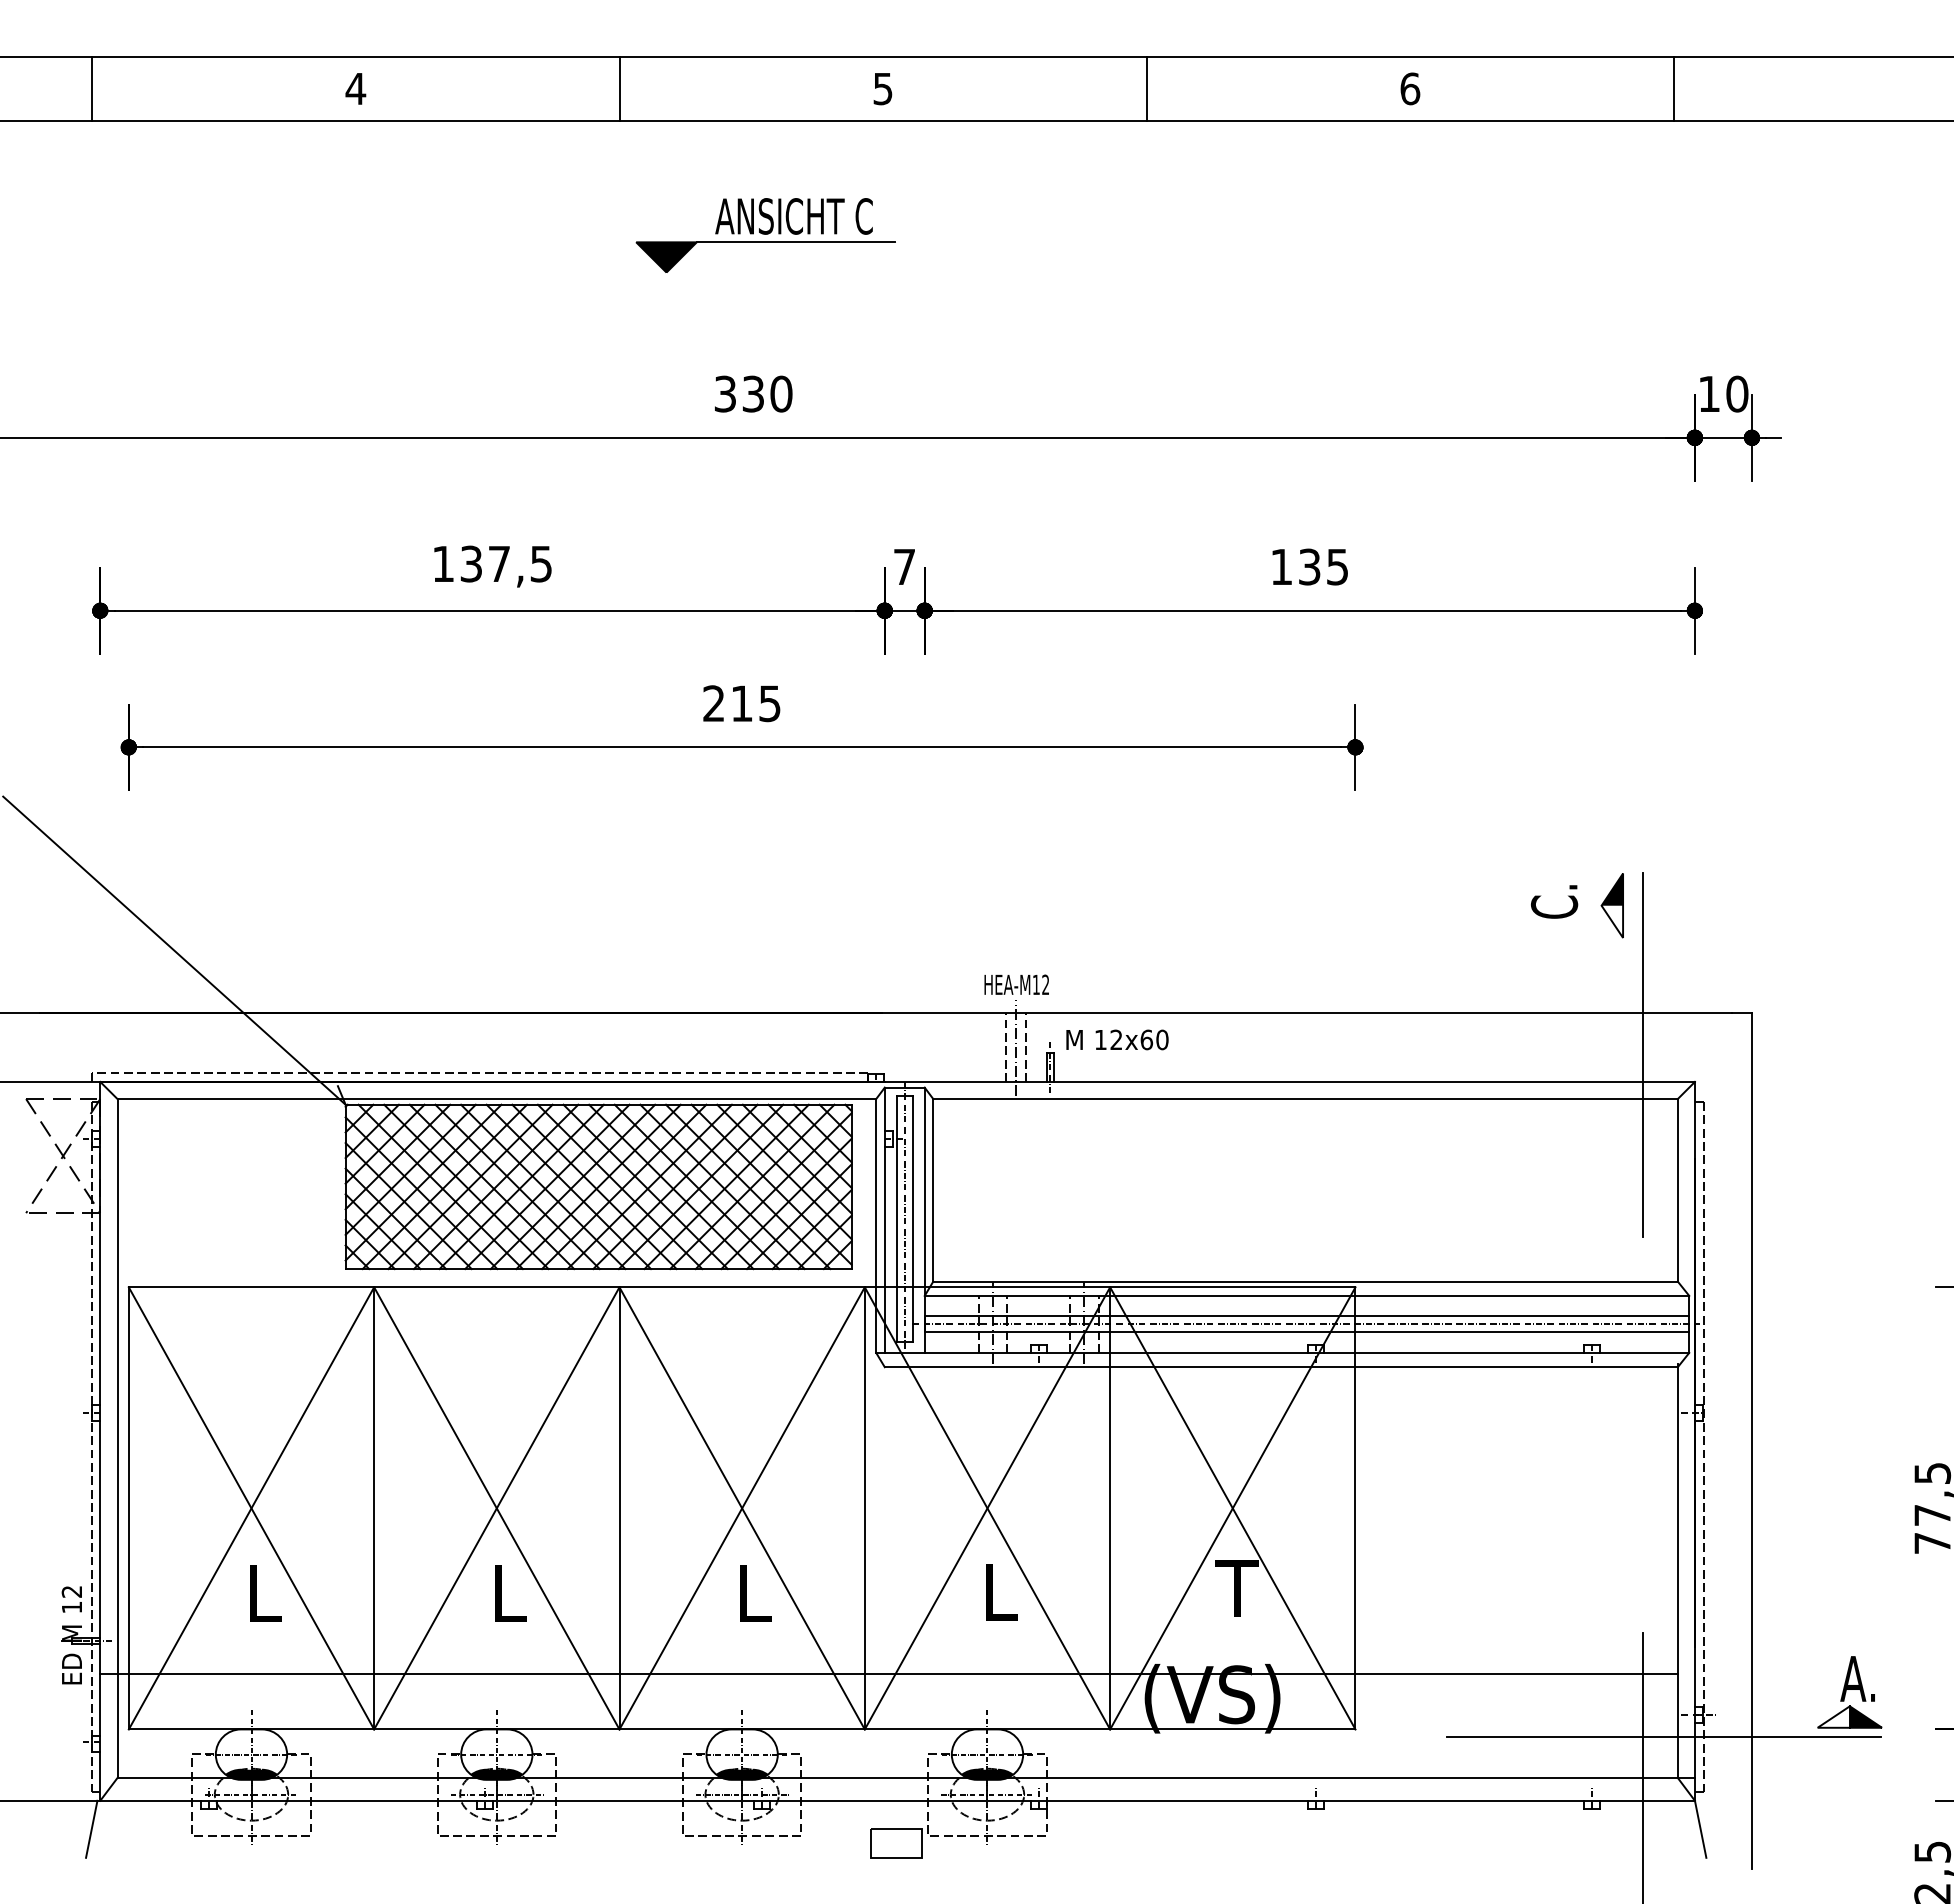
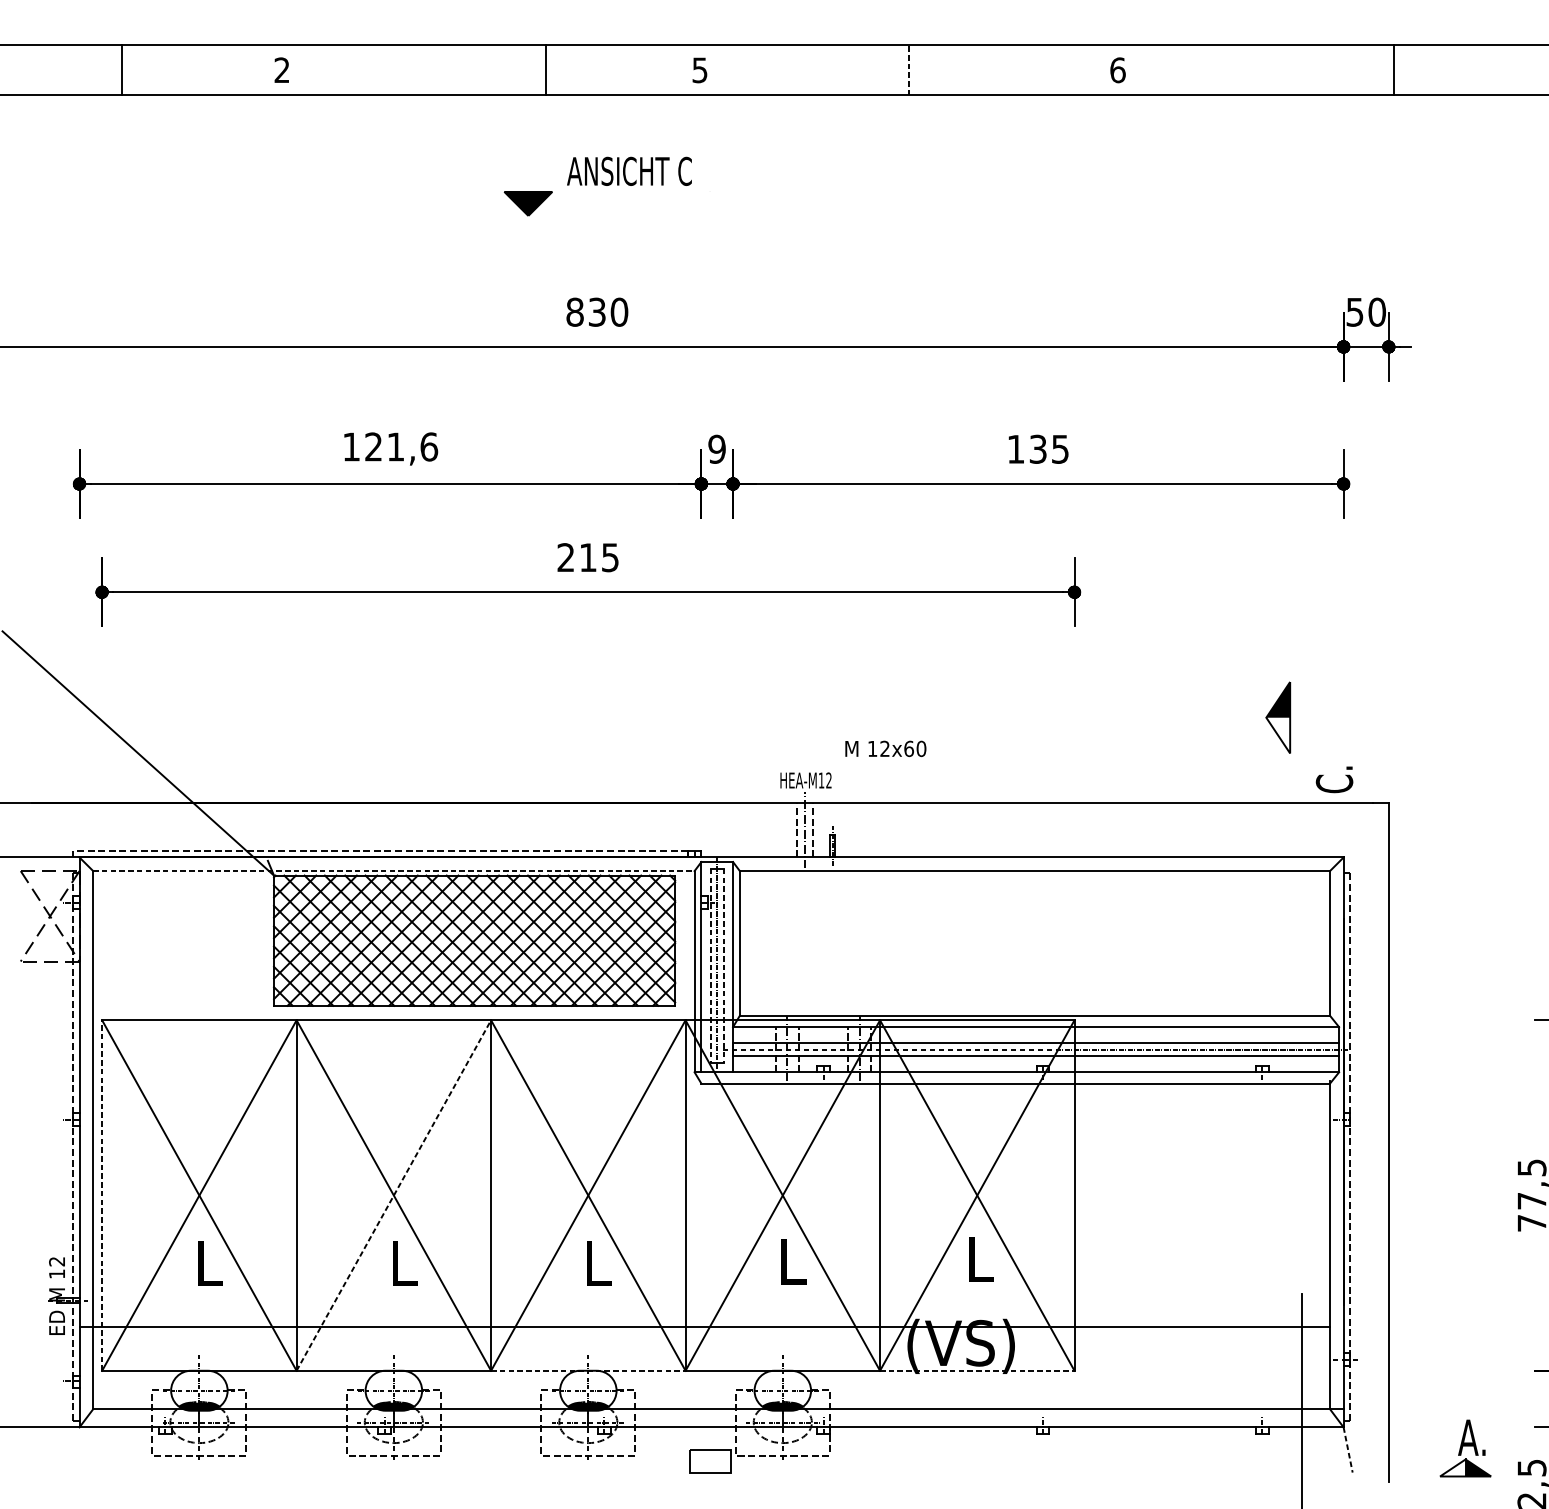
line: (92, 88) -> (122, 70), moved
text: (355, 88) -> (281, 70), 4 -> 2
line: (619, 88) -> (545, 70), moved
line: (1146, 88) -> (908, 70), solid -> dashed
line: (1673, 88) -> (1393, 70), moved
line: (795, 242) -> (630, 192), removed
text: (725, 393) -> (575, 311), 330 -> 830
text: (1708, 394) -> (1354, 312), 10 -> 50
text: (506, 563) -> (401, 446), 137,5 -> 121,6
text: (904, 566) -> (717, 448), 7 -> 9
text: (1554, 901) -> (1334, 779), moved
part: (1611, 905) -> (1277, 717), size x1.4
text: (1117, 1039) -> (885, 748), moved
line: (1642, 1054) -> (1302, 835), removed
line: (497, 1099) -> (394, 871), solid -> dashed
line: (896, 1218) -> (710, 965), solid -> dashed
line: (912, 1218) -> (723, 965), solid -> dashed
line: (128, 1507) -> (101, 1194), solid -> dashed
line: (496, 1508) -> (393, 1195), solid -> dashed
text: (1236, 1588) -> (980, 1259), T -> L
part: (1849, 1692) -> (1465, 1448), moved
line: (742, 1729) -> (588, 1370), solid -> dashed
line: (1232, 1729) -> (977, 1370), solid -> dashed
line: (1663, 1736) -> (1318, 1376), removed
line: (91, 1828) -> (72, 1449), removed
line: (1700, 1829) -> (1348, 1450), solid -> dashed

